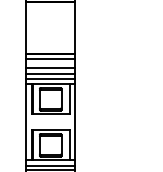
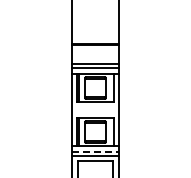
line: (50, 58) -> (95, 49), removed
line: (50, 68) -> (95, 58), removed
line: (50, 165) -> (95, 151), solid -> dashed

